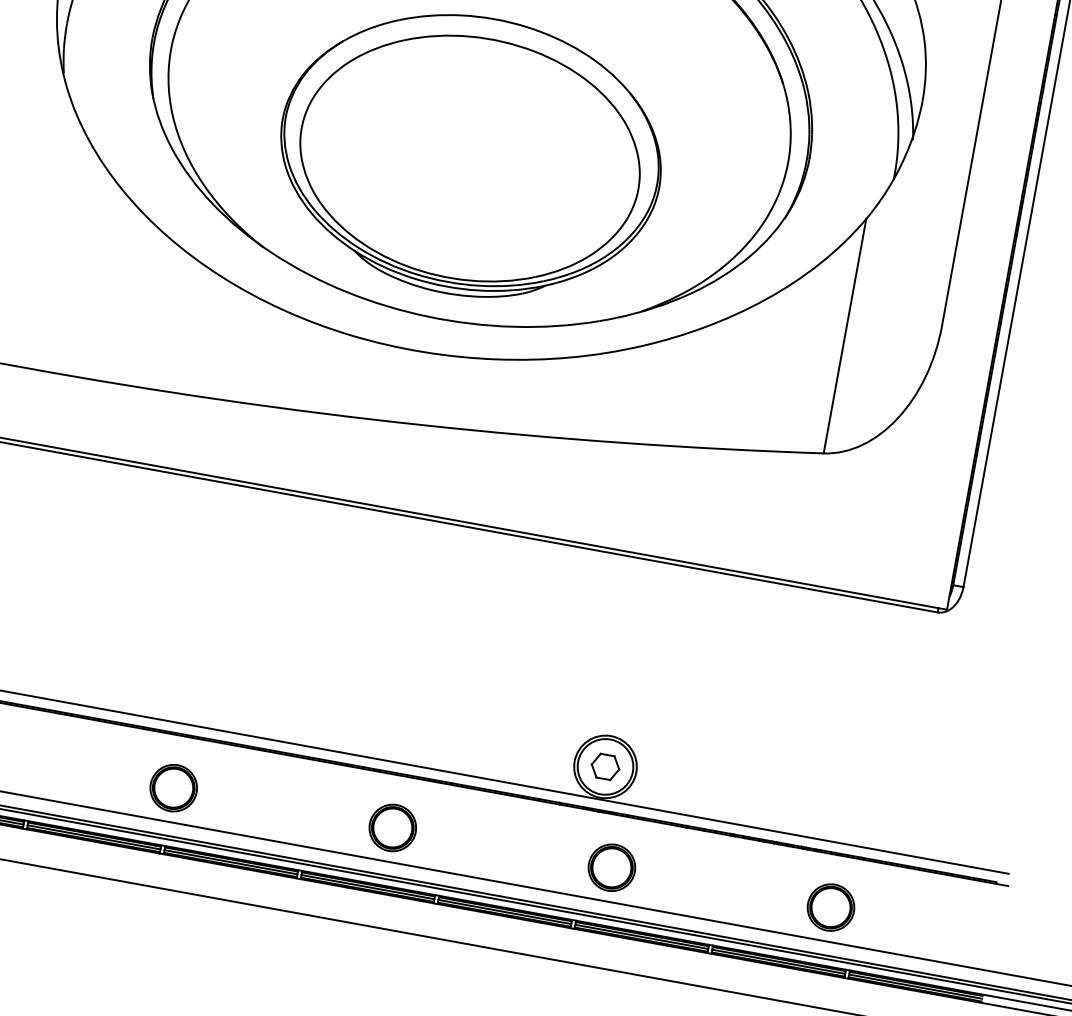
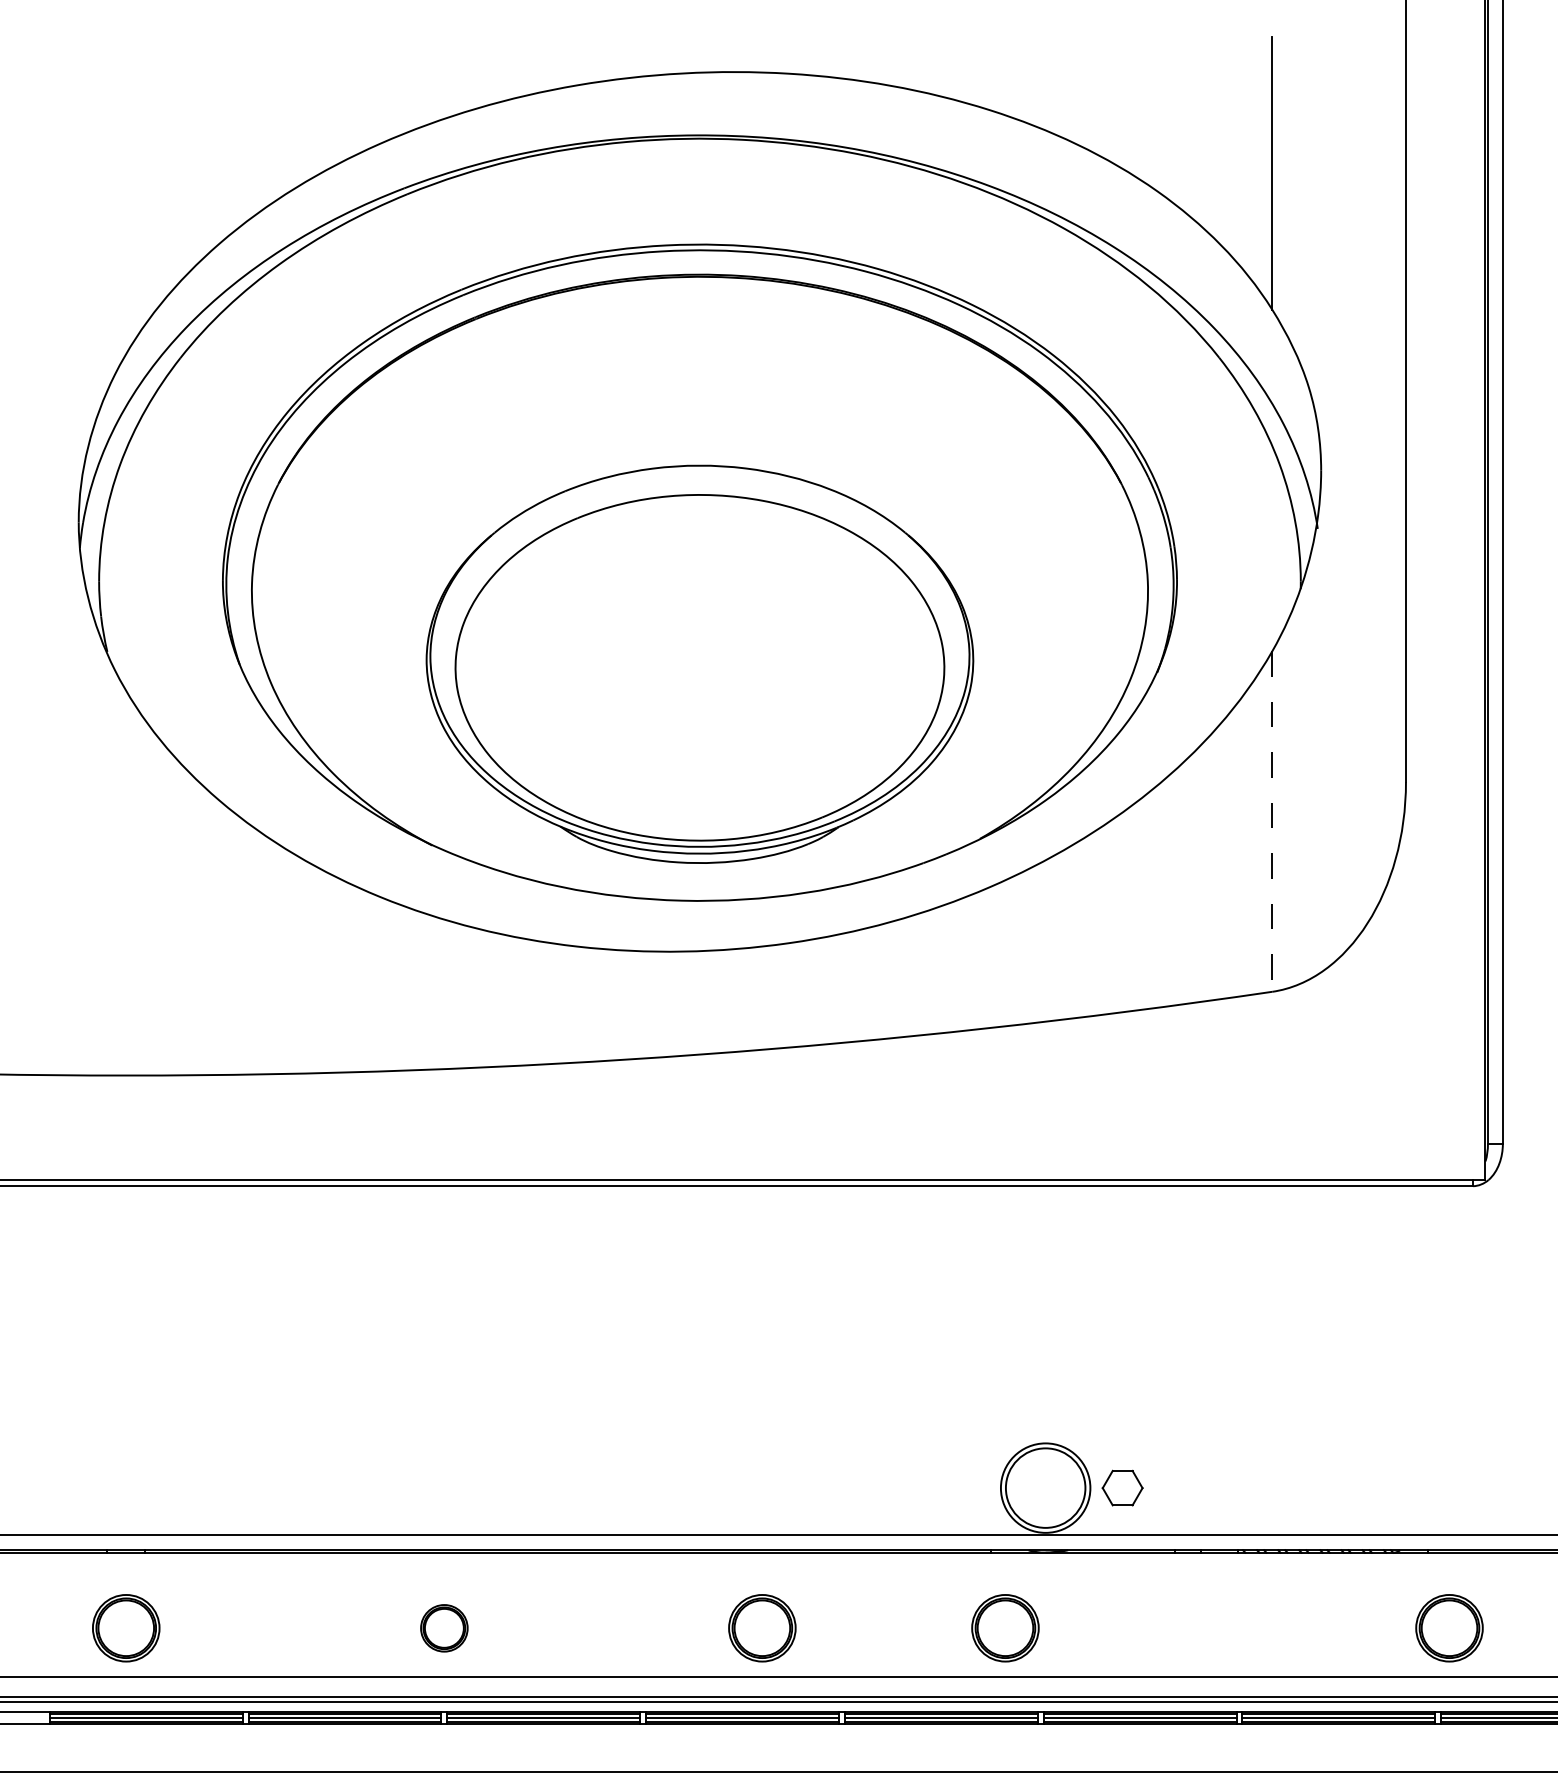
line: (845, 336) -> (1272, 822), solid -> dashed
part: (605, 766) -> (1122, 1487), moved
part: (173, 788) -> (444, 1628), size x0.7
part: (611, 867) -> (1005, 1628), moved
part: (830, 907) -> (1449, 1628), moved

